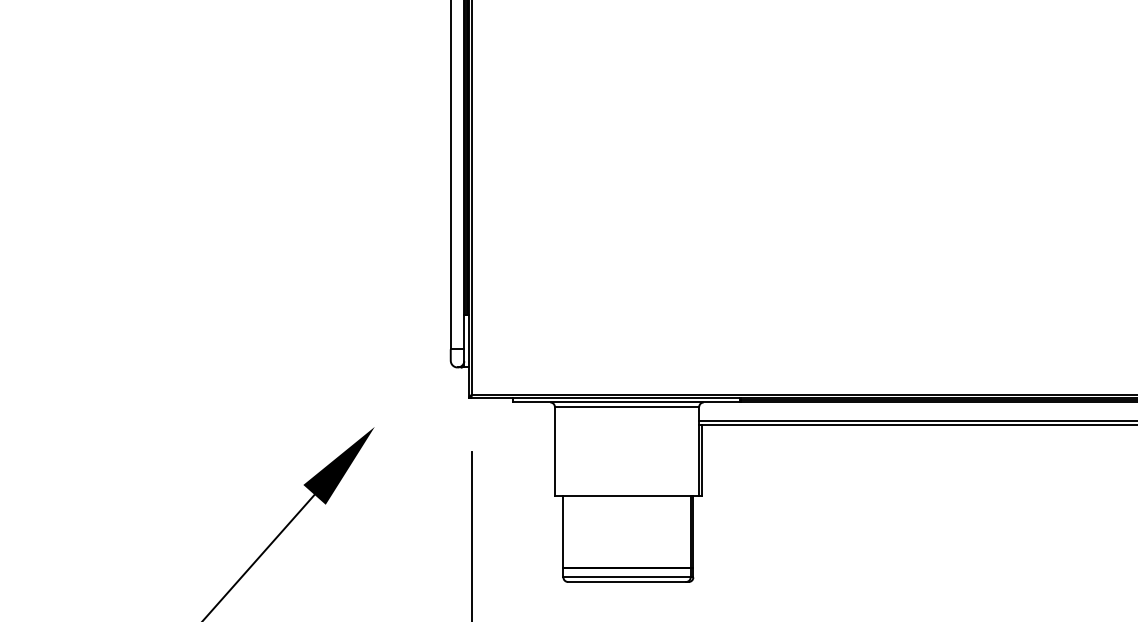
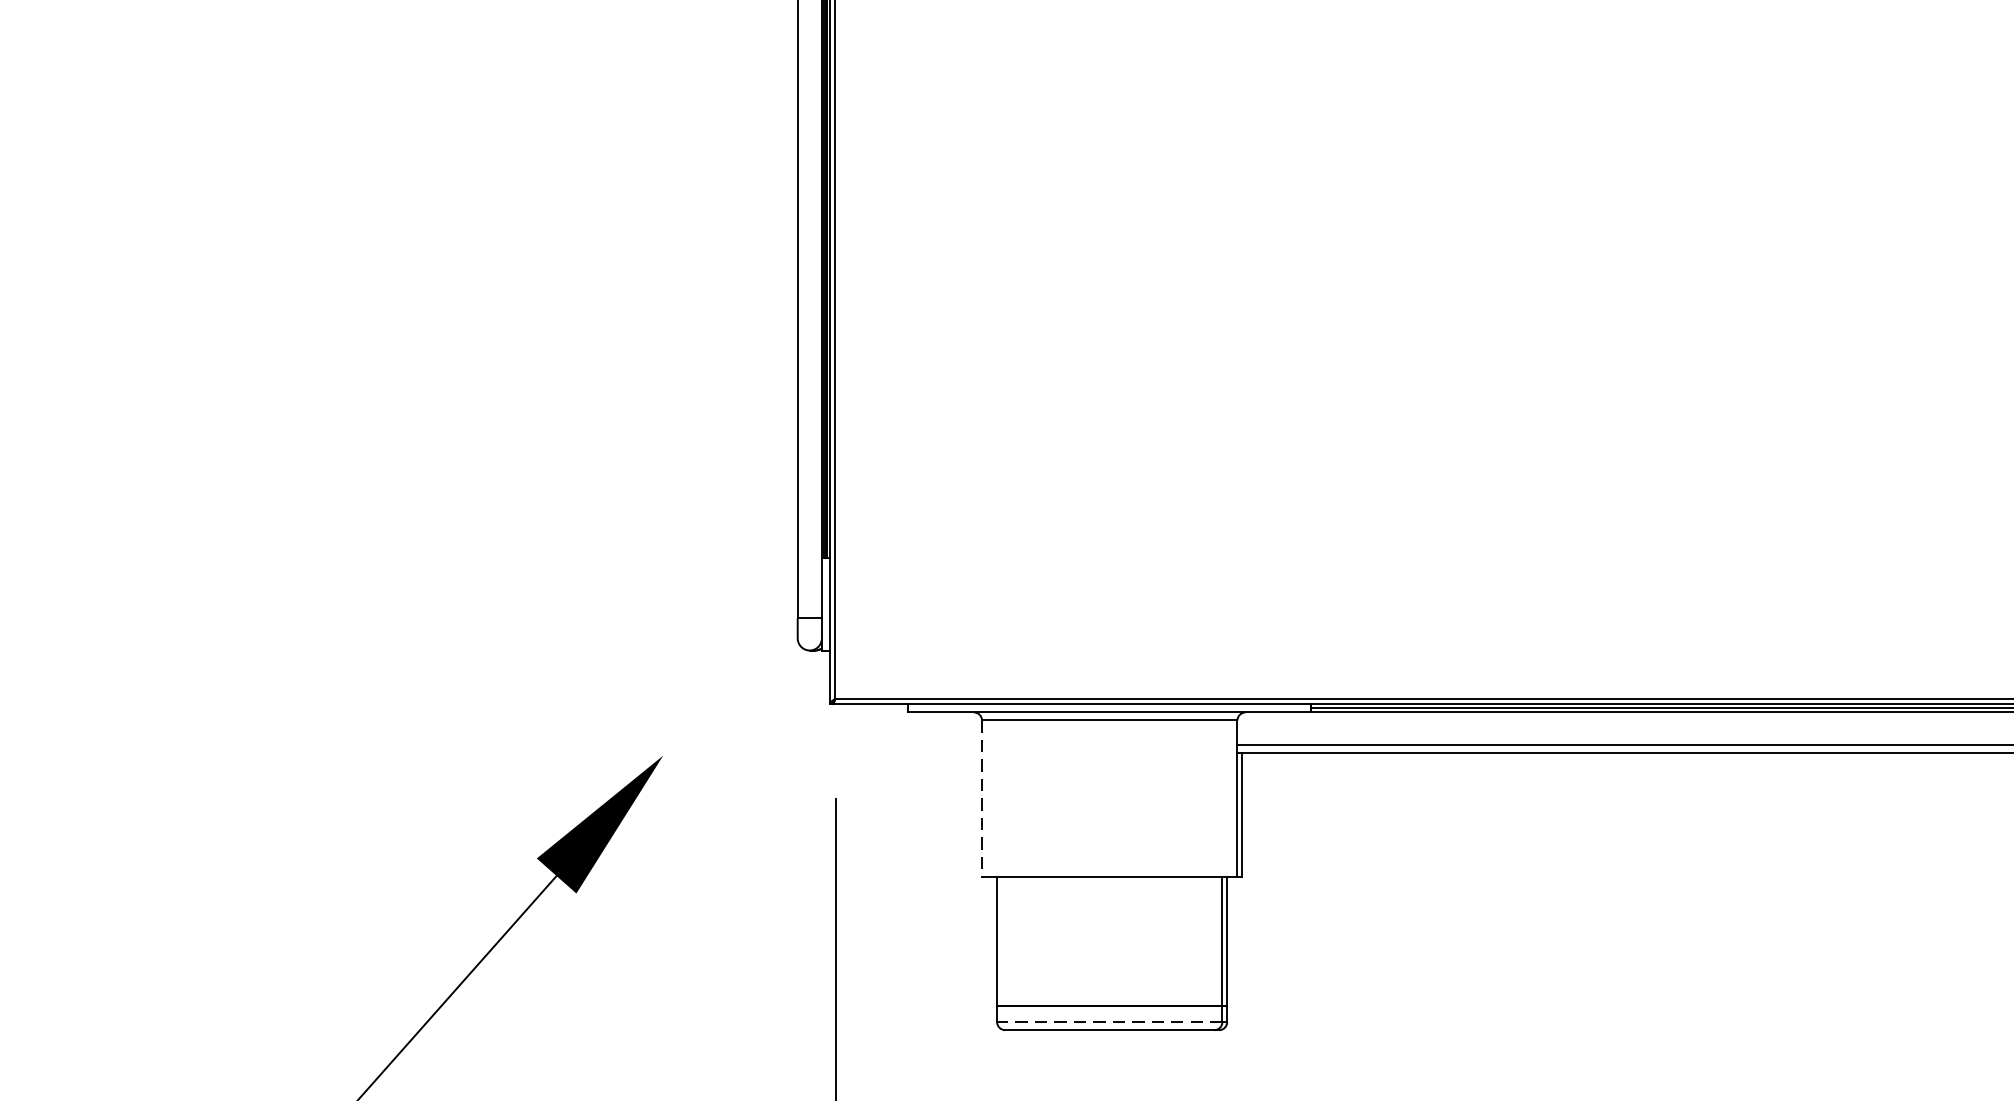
line: (554, 451) -> (981, 799), solid -> dashed
line: (627, 577) -> (1110, 1022), solid -> dashed

